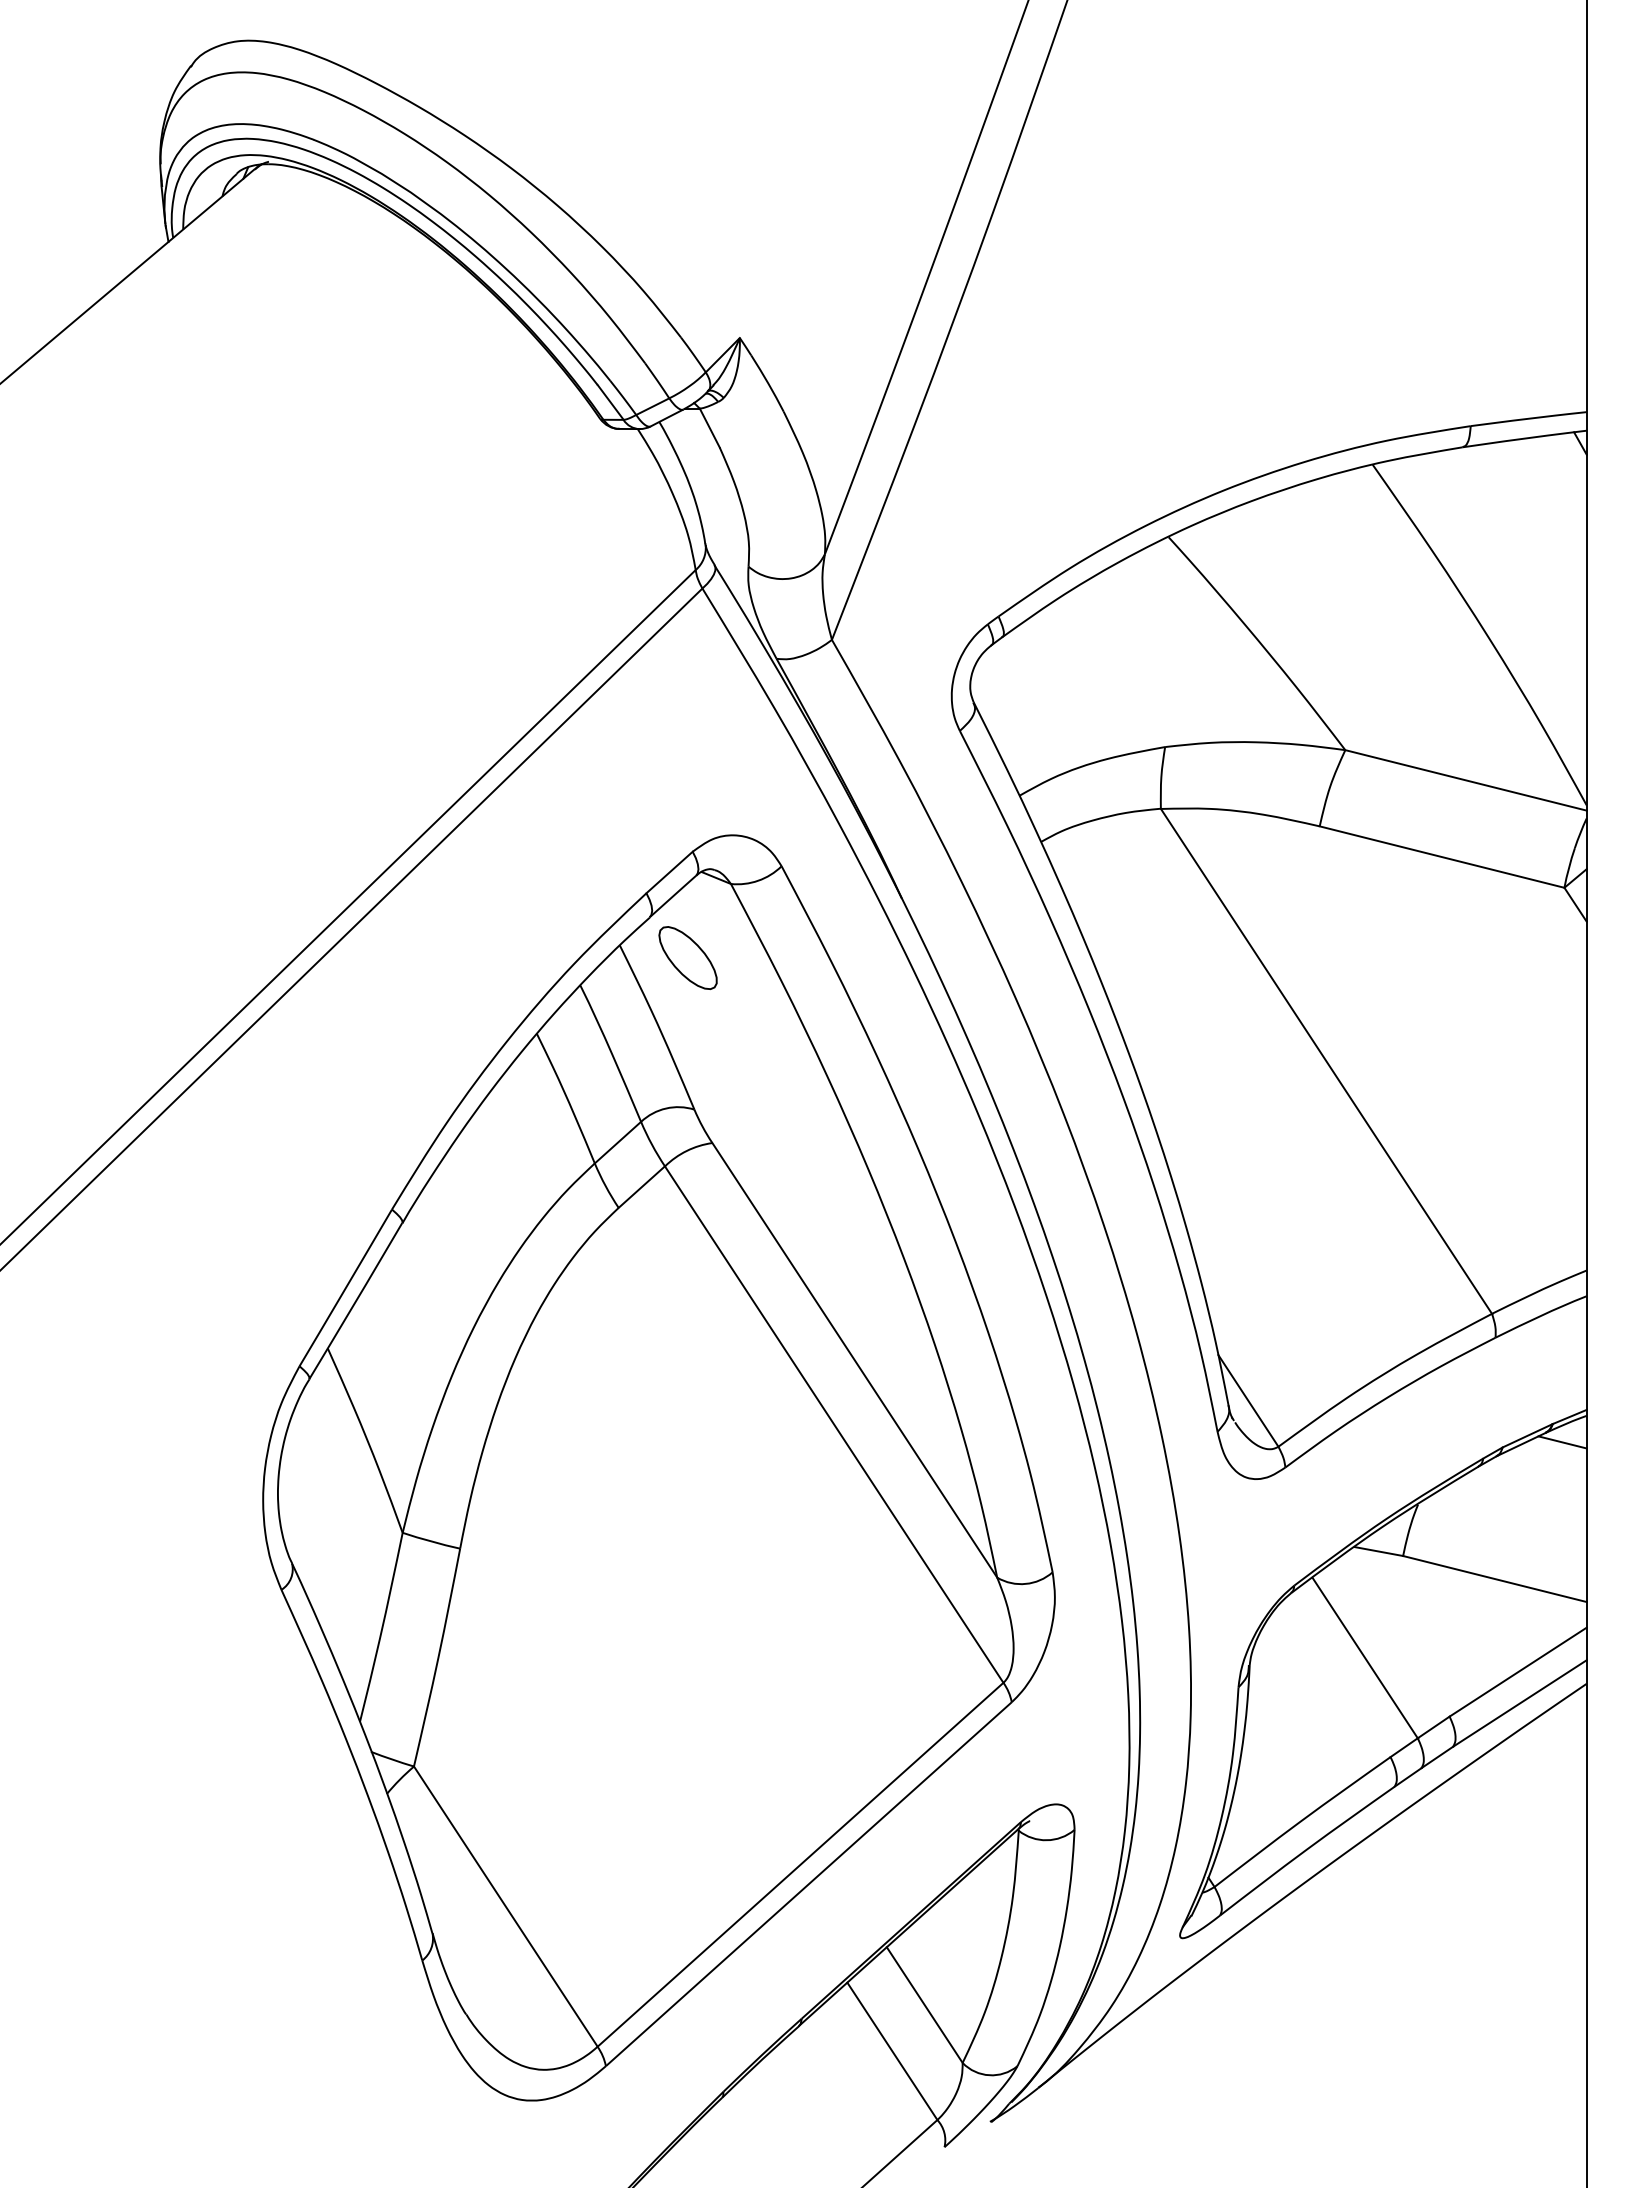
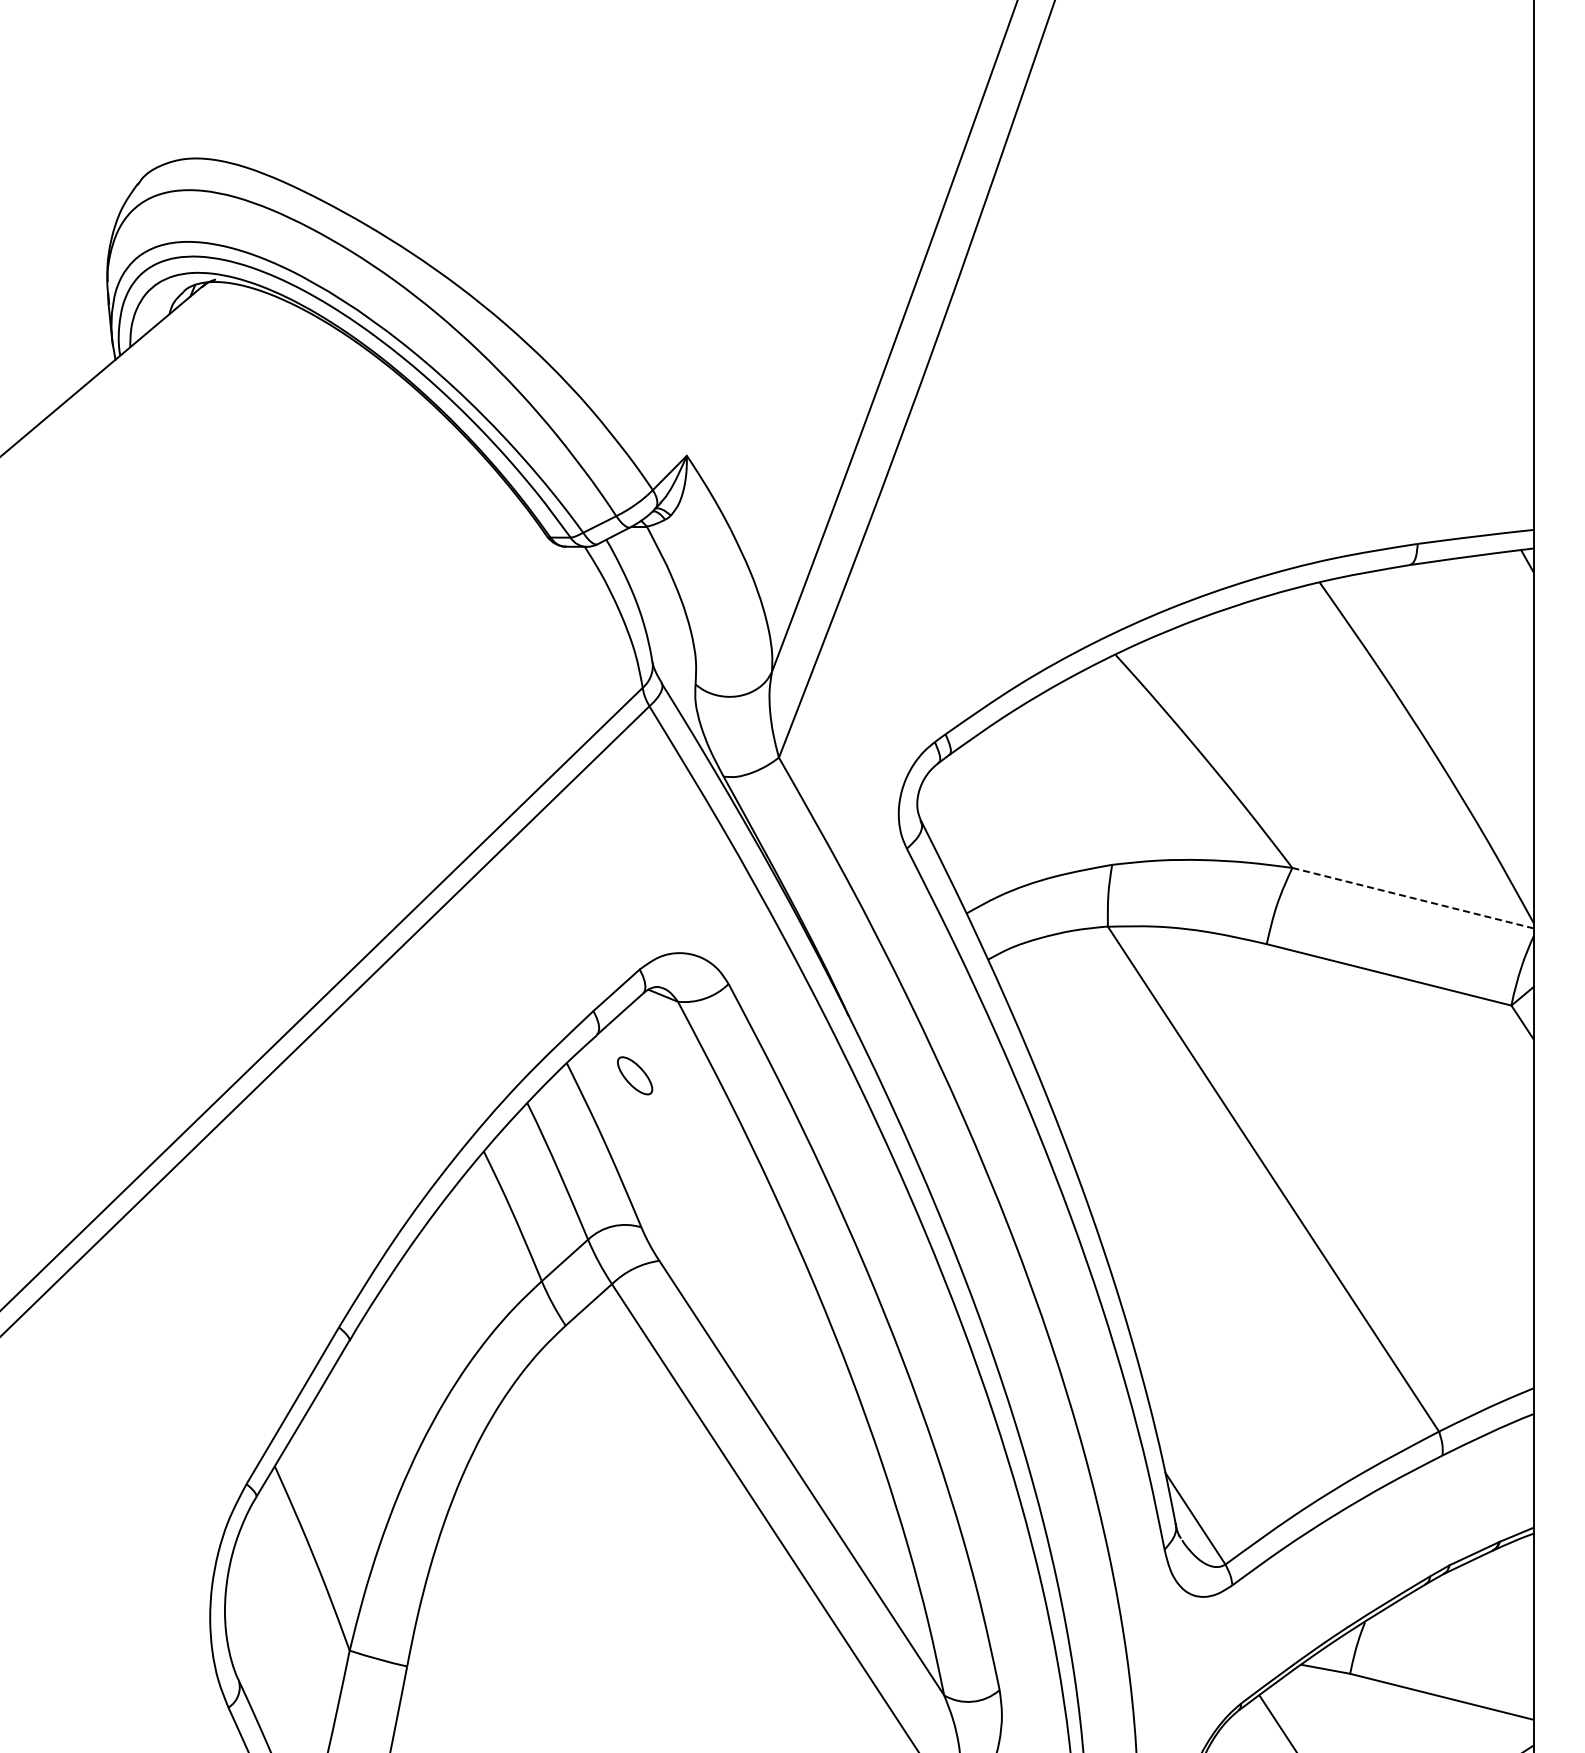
line: (1466, 780) -> (1413, 898), solid -> dashed
part: (687, 957) -> (634, 1075), size x0.6
line: (1562, 1442) -> (1509, 1560), removed

